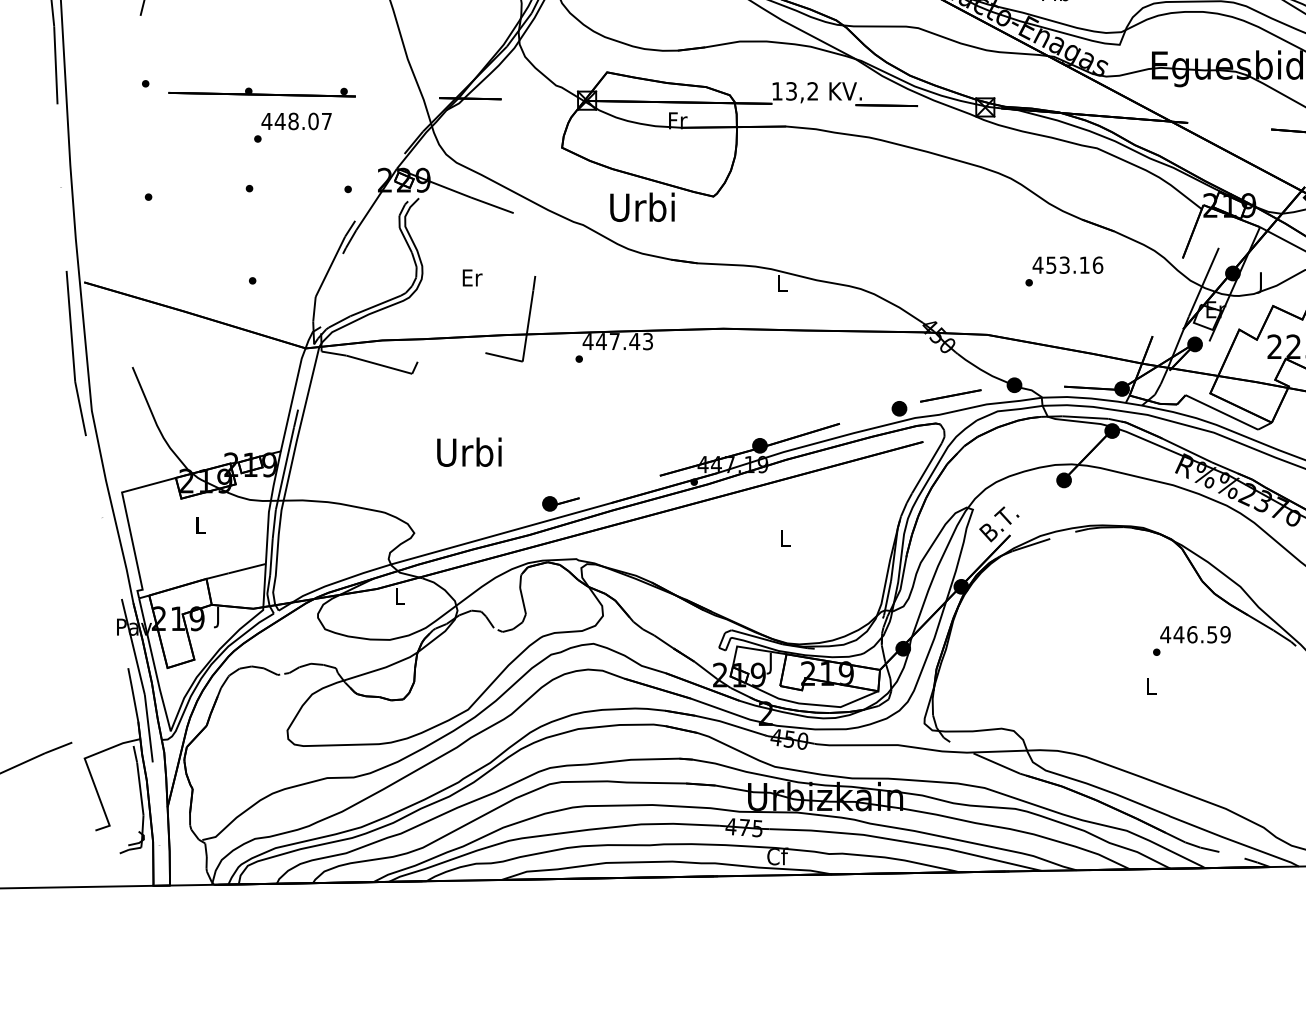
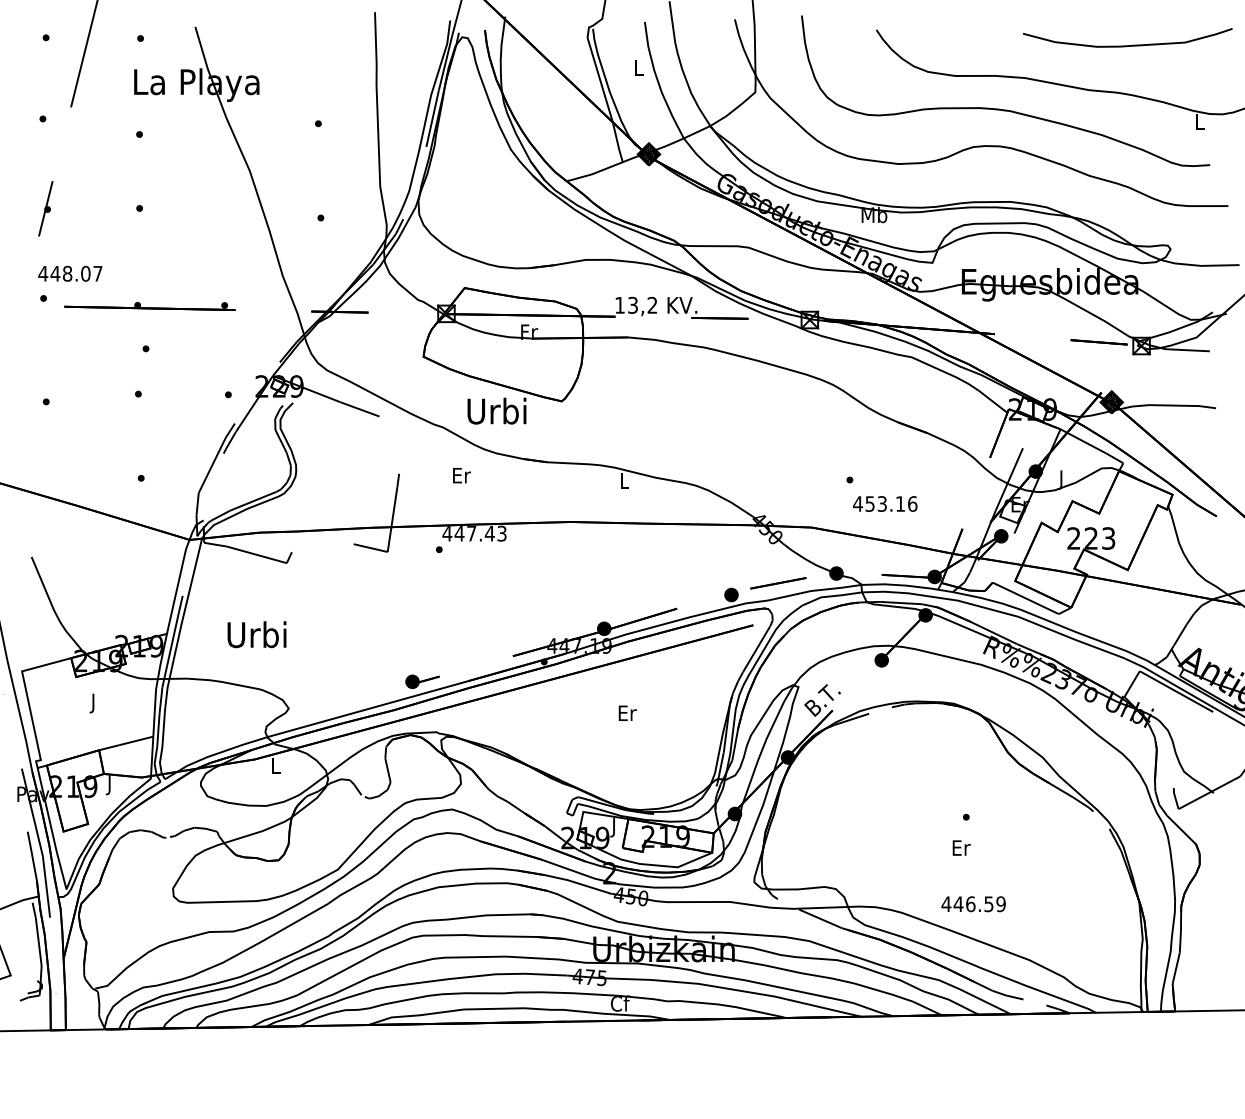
text: (296, 121) -> (70, 273), moved
text: (1068, 264) -> (885, 503), moved
text: (472, 277) -> (461, 475), moved
text: (468, 452) -> (256, 634), moved
text: (200, 527) -> (93, 703), L -> J
text: (785, 537) -> (627, 712), L -> Er
text: (1195, 635) -> (973, 904), moved
text: (1151, 685) -> (961, 847), L -> Er

